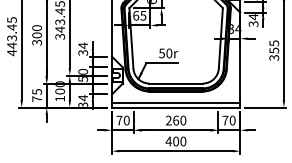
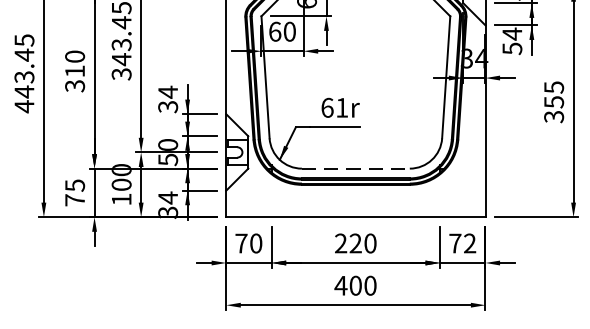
text: (143, 15) -> (289, 31), 65 -> 60
text: (251, 23) -> (508, 47), 34 -> 54
text: (36, 35) -> (73, 71), 300 -> 310
text: (165, 53) -> (334, 107), 50r -> 61r
line: (176, 83) -> (356, 168), solid -> dashed
line: (175, 102) -> (354, 206), removed
text: (176, 120) -> (356, 243), 260 -> 220
text: (232, 120) -> (469, 243), 70 -> 72

